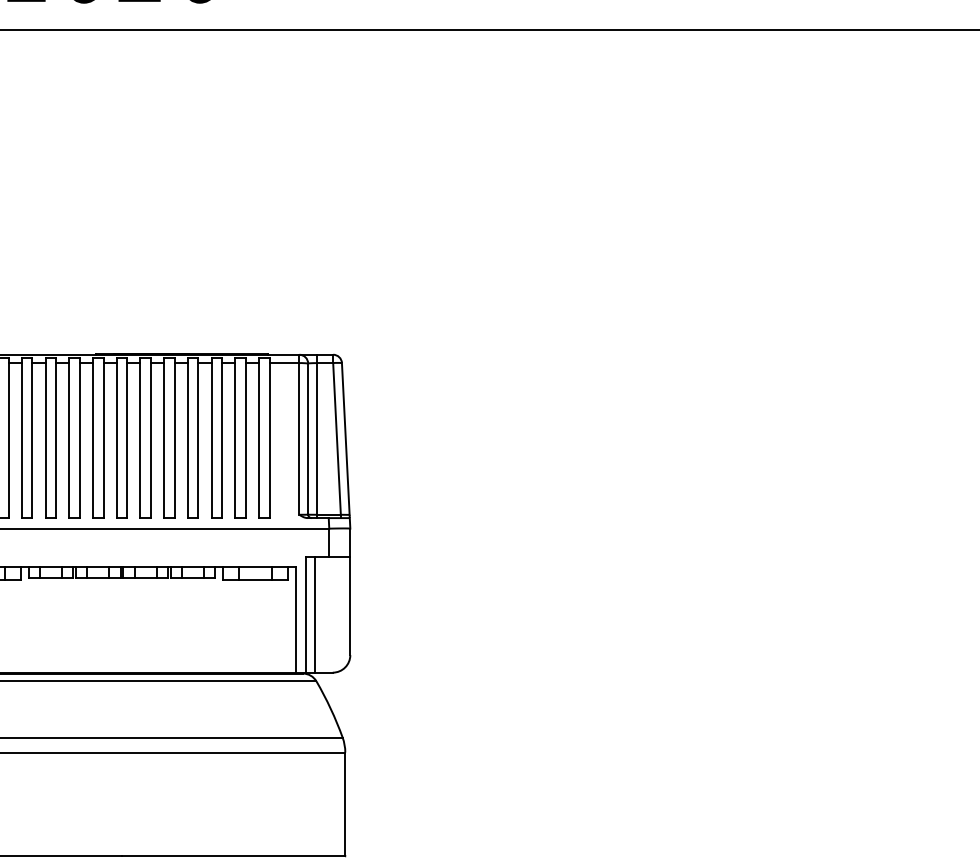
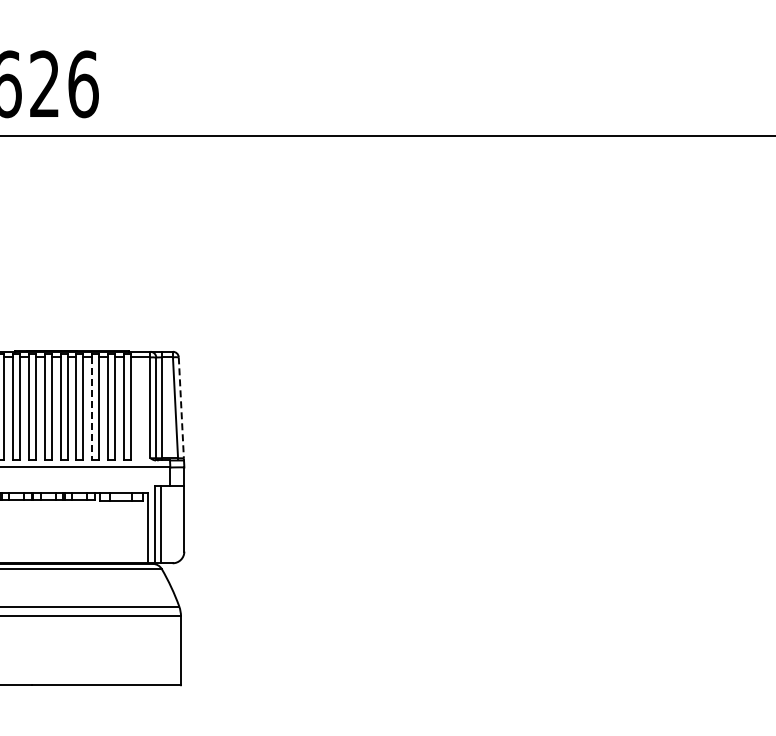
line: (346, 438) -> (181, 407), solid -> dashed
line: (212, 439) -> (92, 408), solid -> dashed

